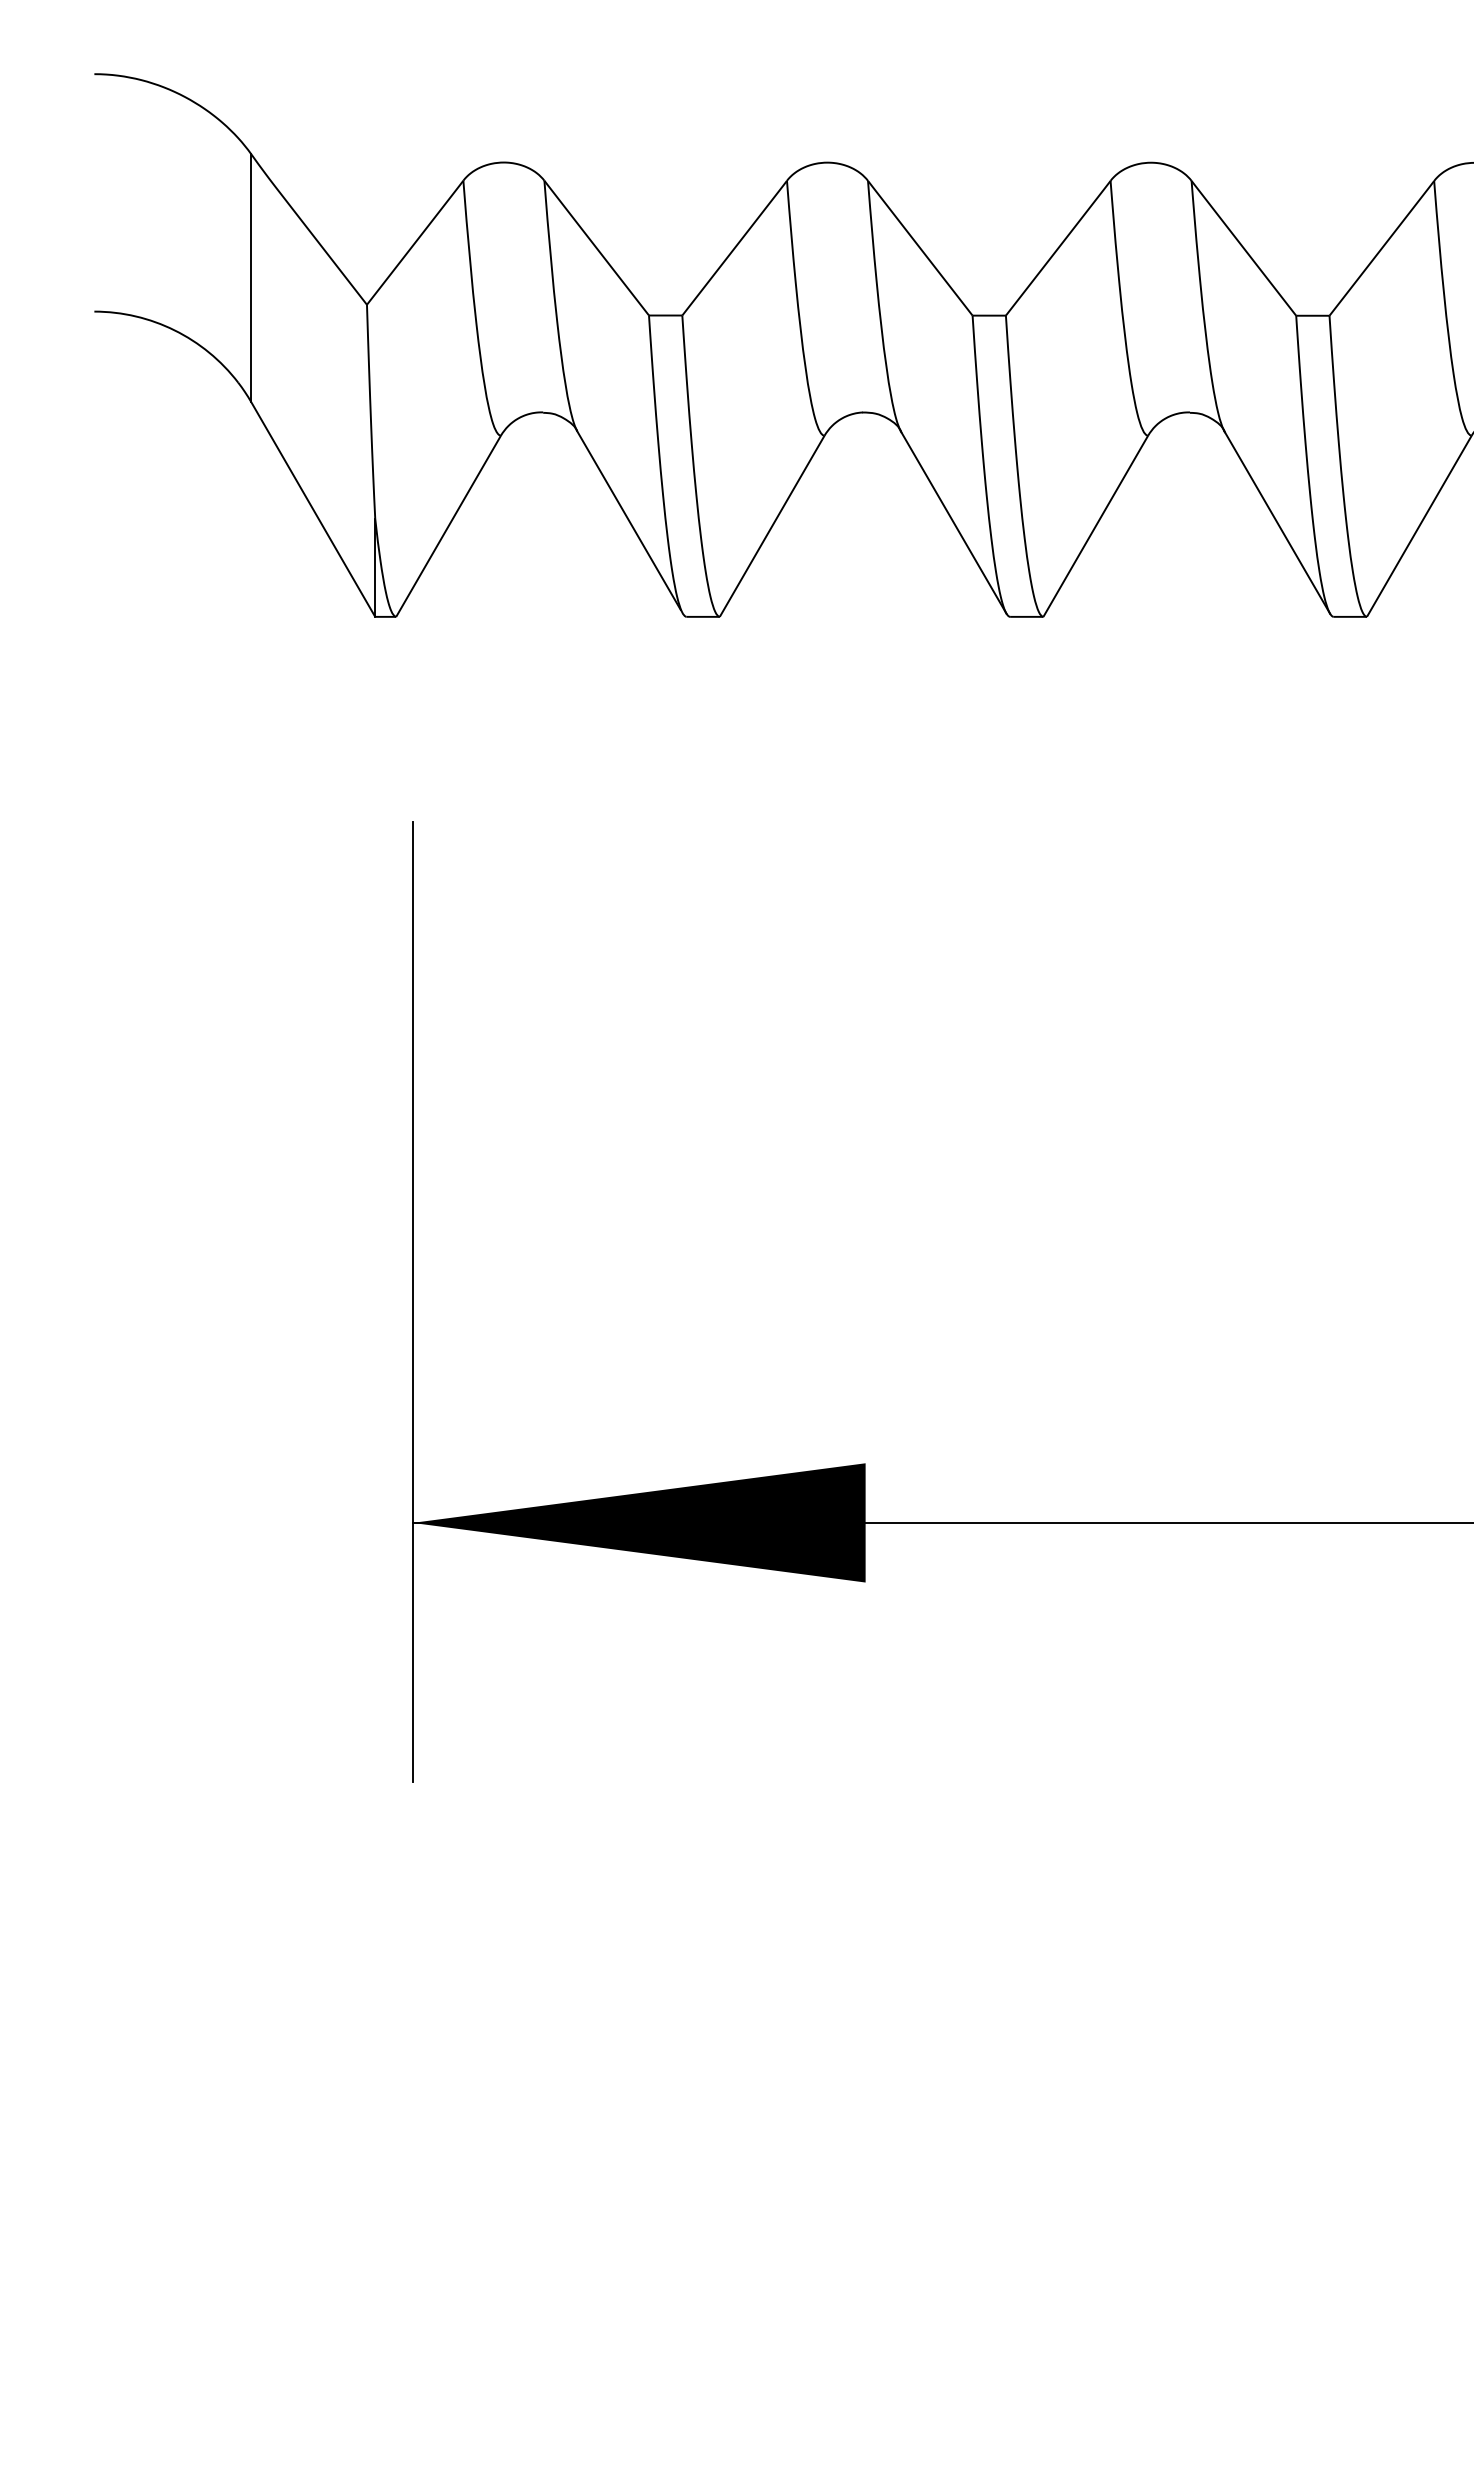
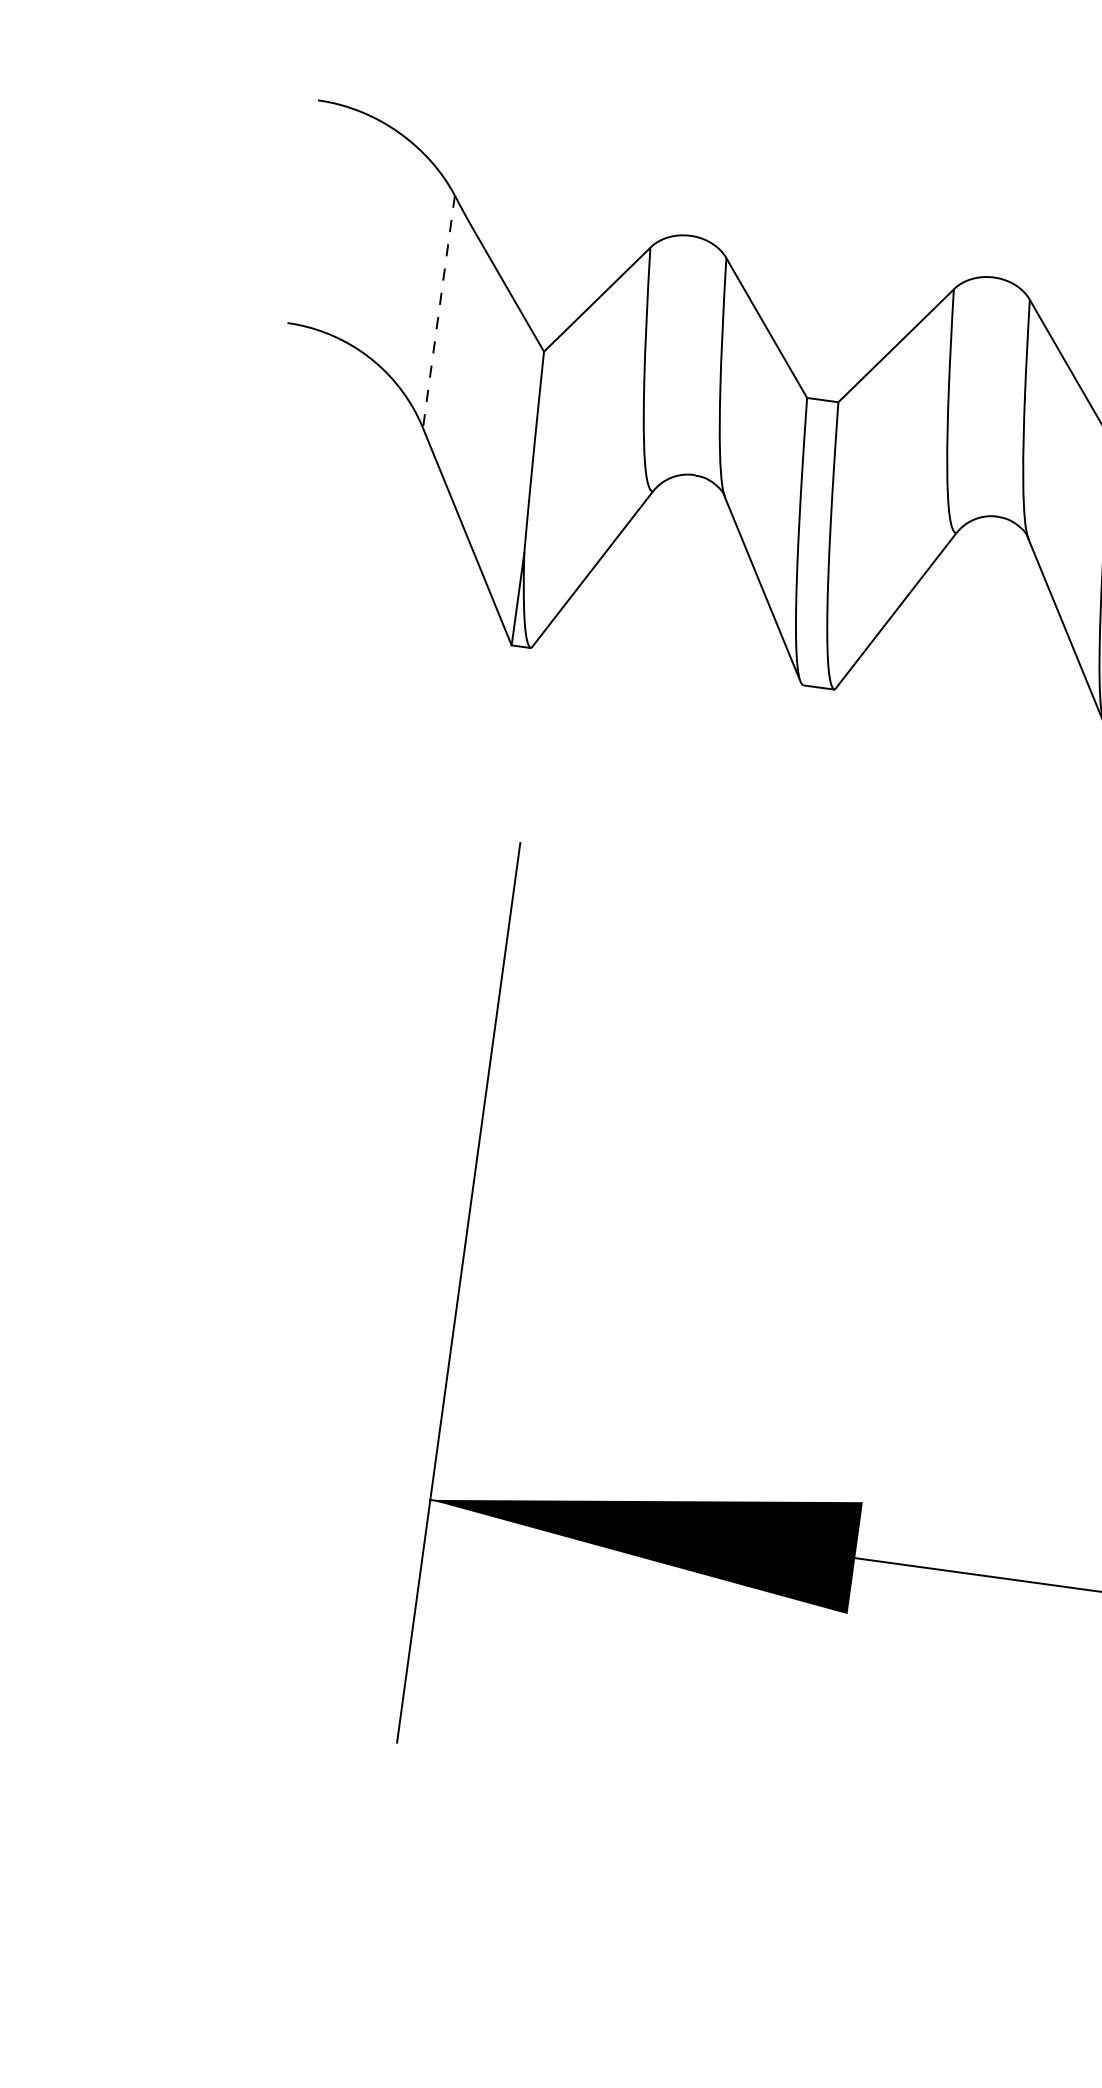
line: (251, 278) -> (439, 312), solid -> dashed

